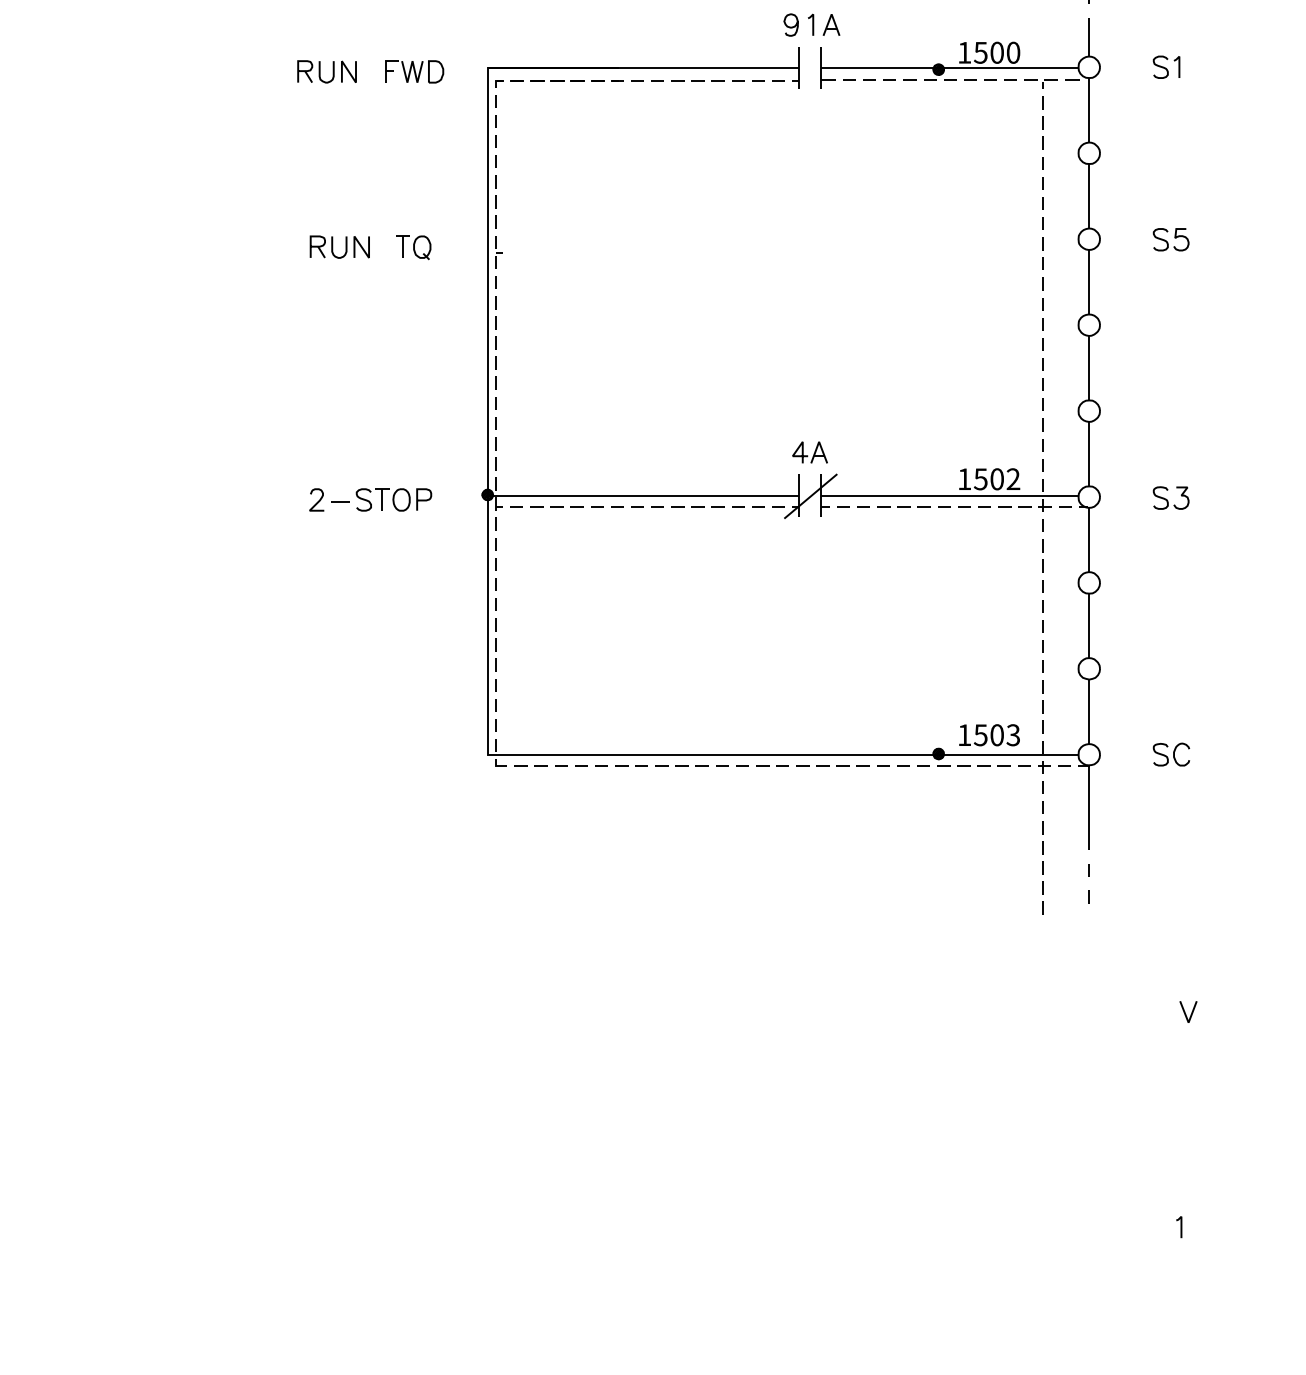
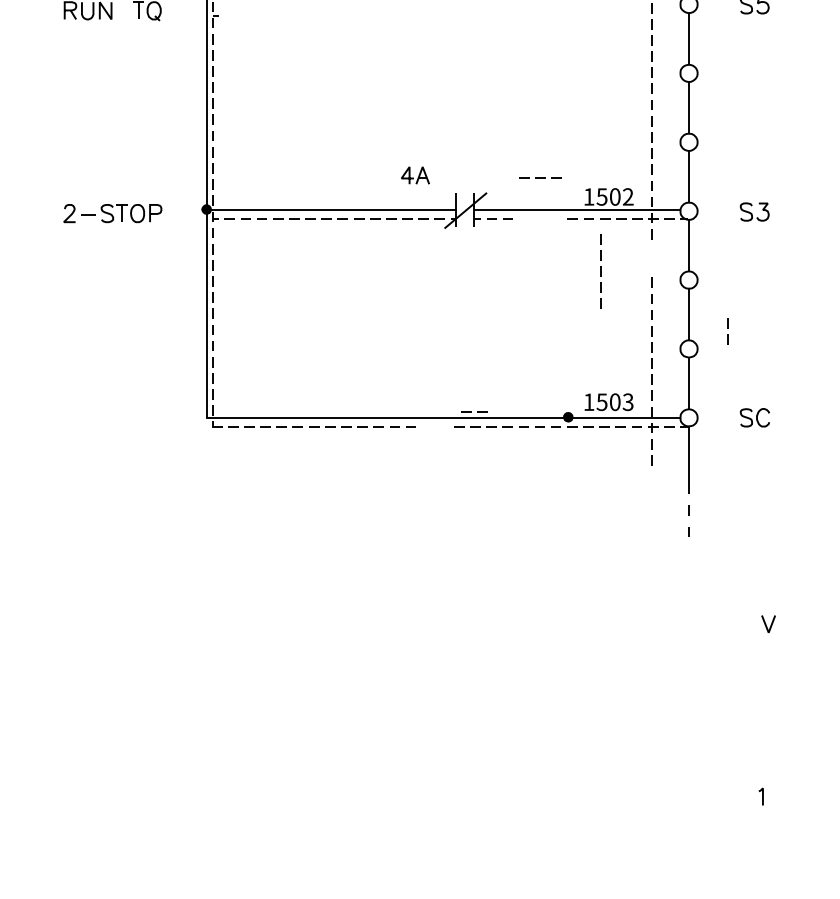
part: (809, 452) -> (414, 175), moved
line: (903, 506) -> (540, 177), moved
line: (1042, 552) -> (727, 328), moved
line: (769, 765) -> (471, 411), moved
line: (1042, 867) -> (600, 270), moved

